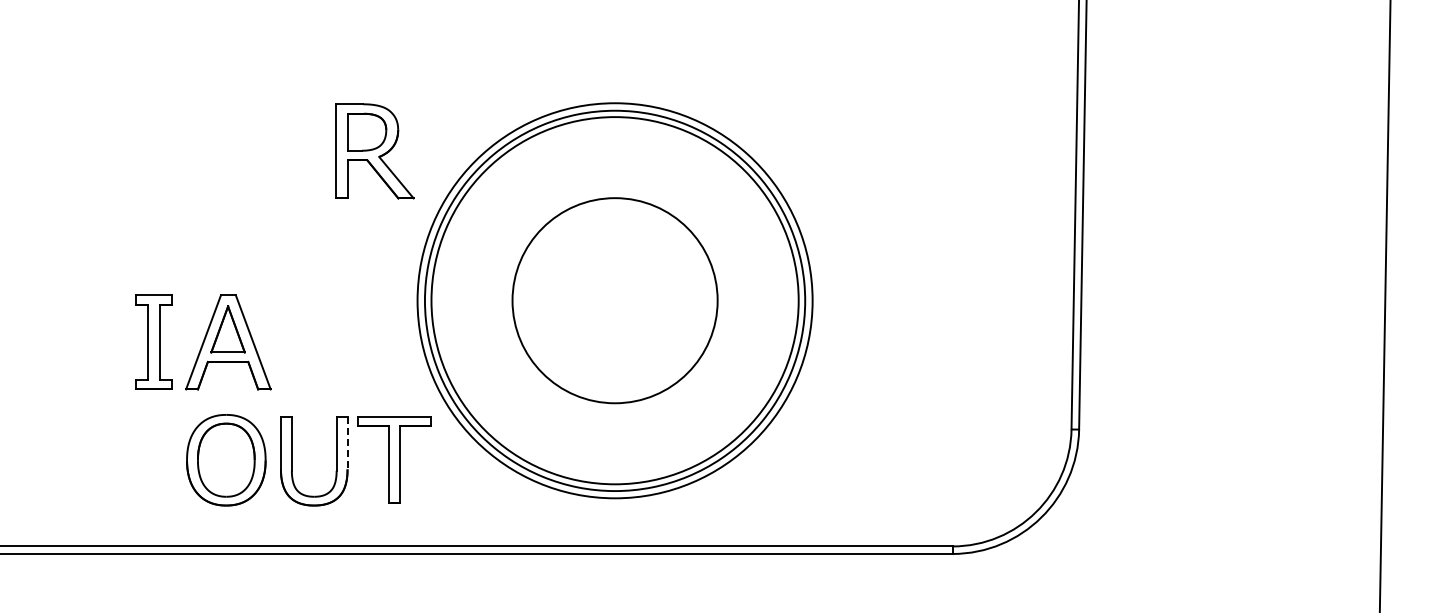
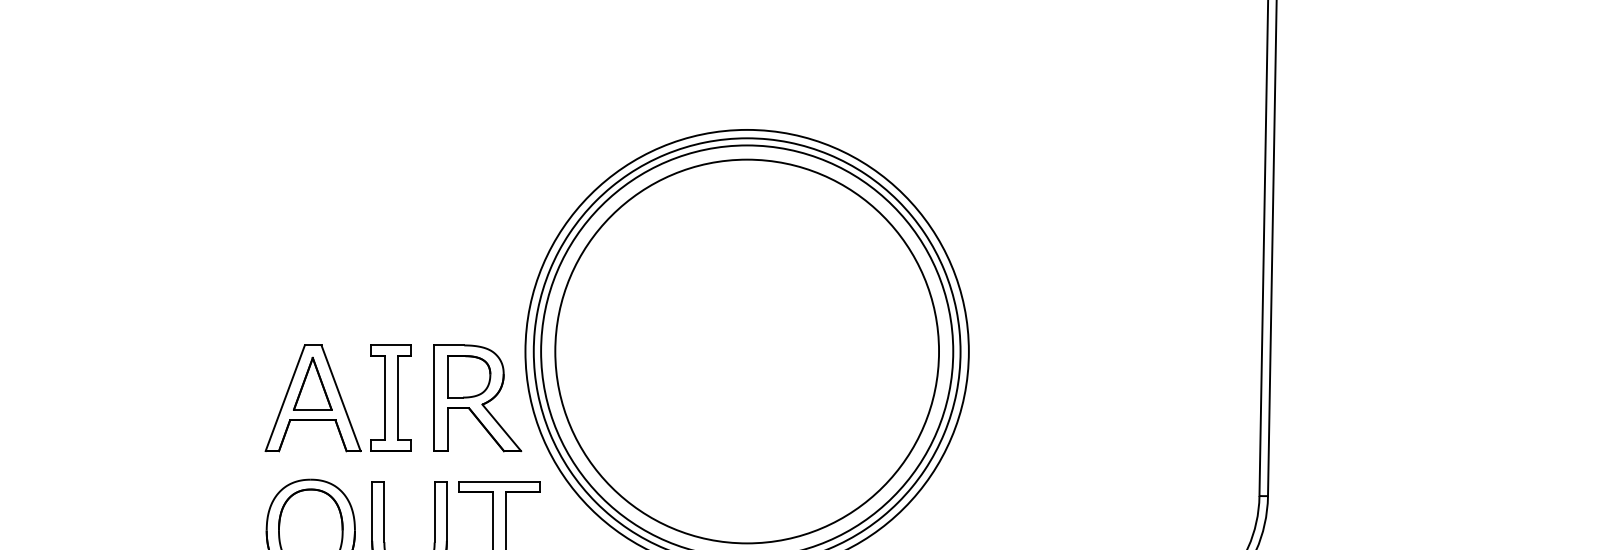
part: (374, 151) -> (477, 398), moved
circle: (615, 300) -> (747, 351), size x1.67
part: (153, 341) -> (390, 397), moved
line: (347, 443) -> (446, 511), dashed -> solid

